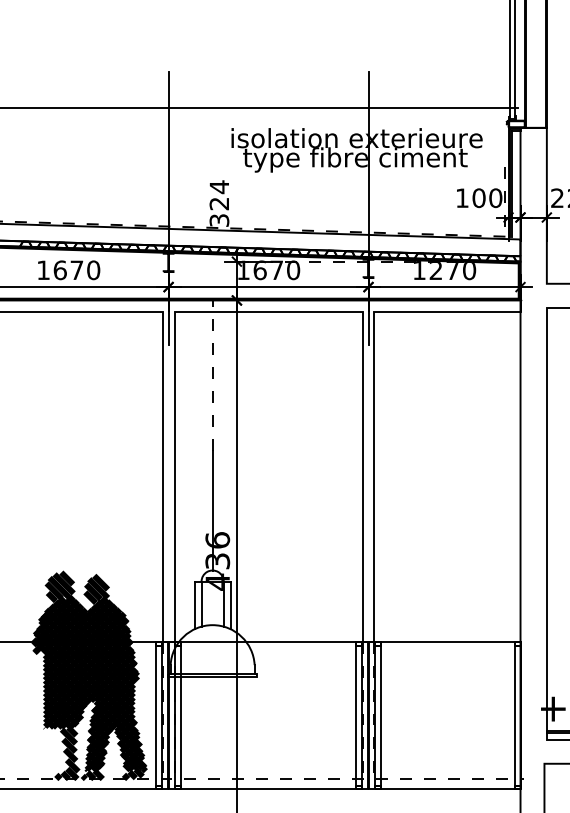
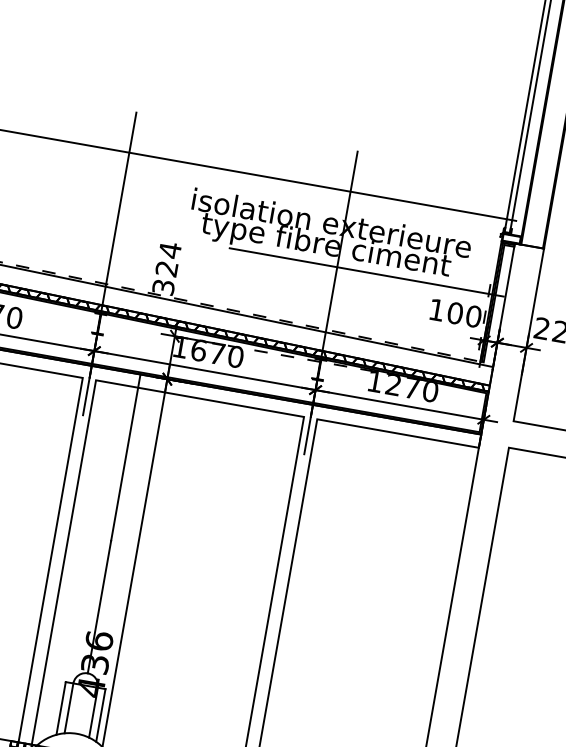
line: (394, 176) -> (365, 272), added
line: (212, 375) -> (125, 457), dashed -> solid

